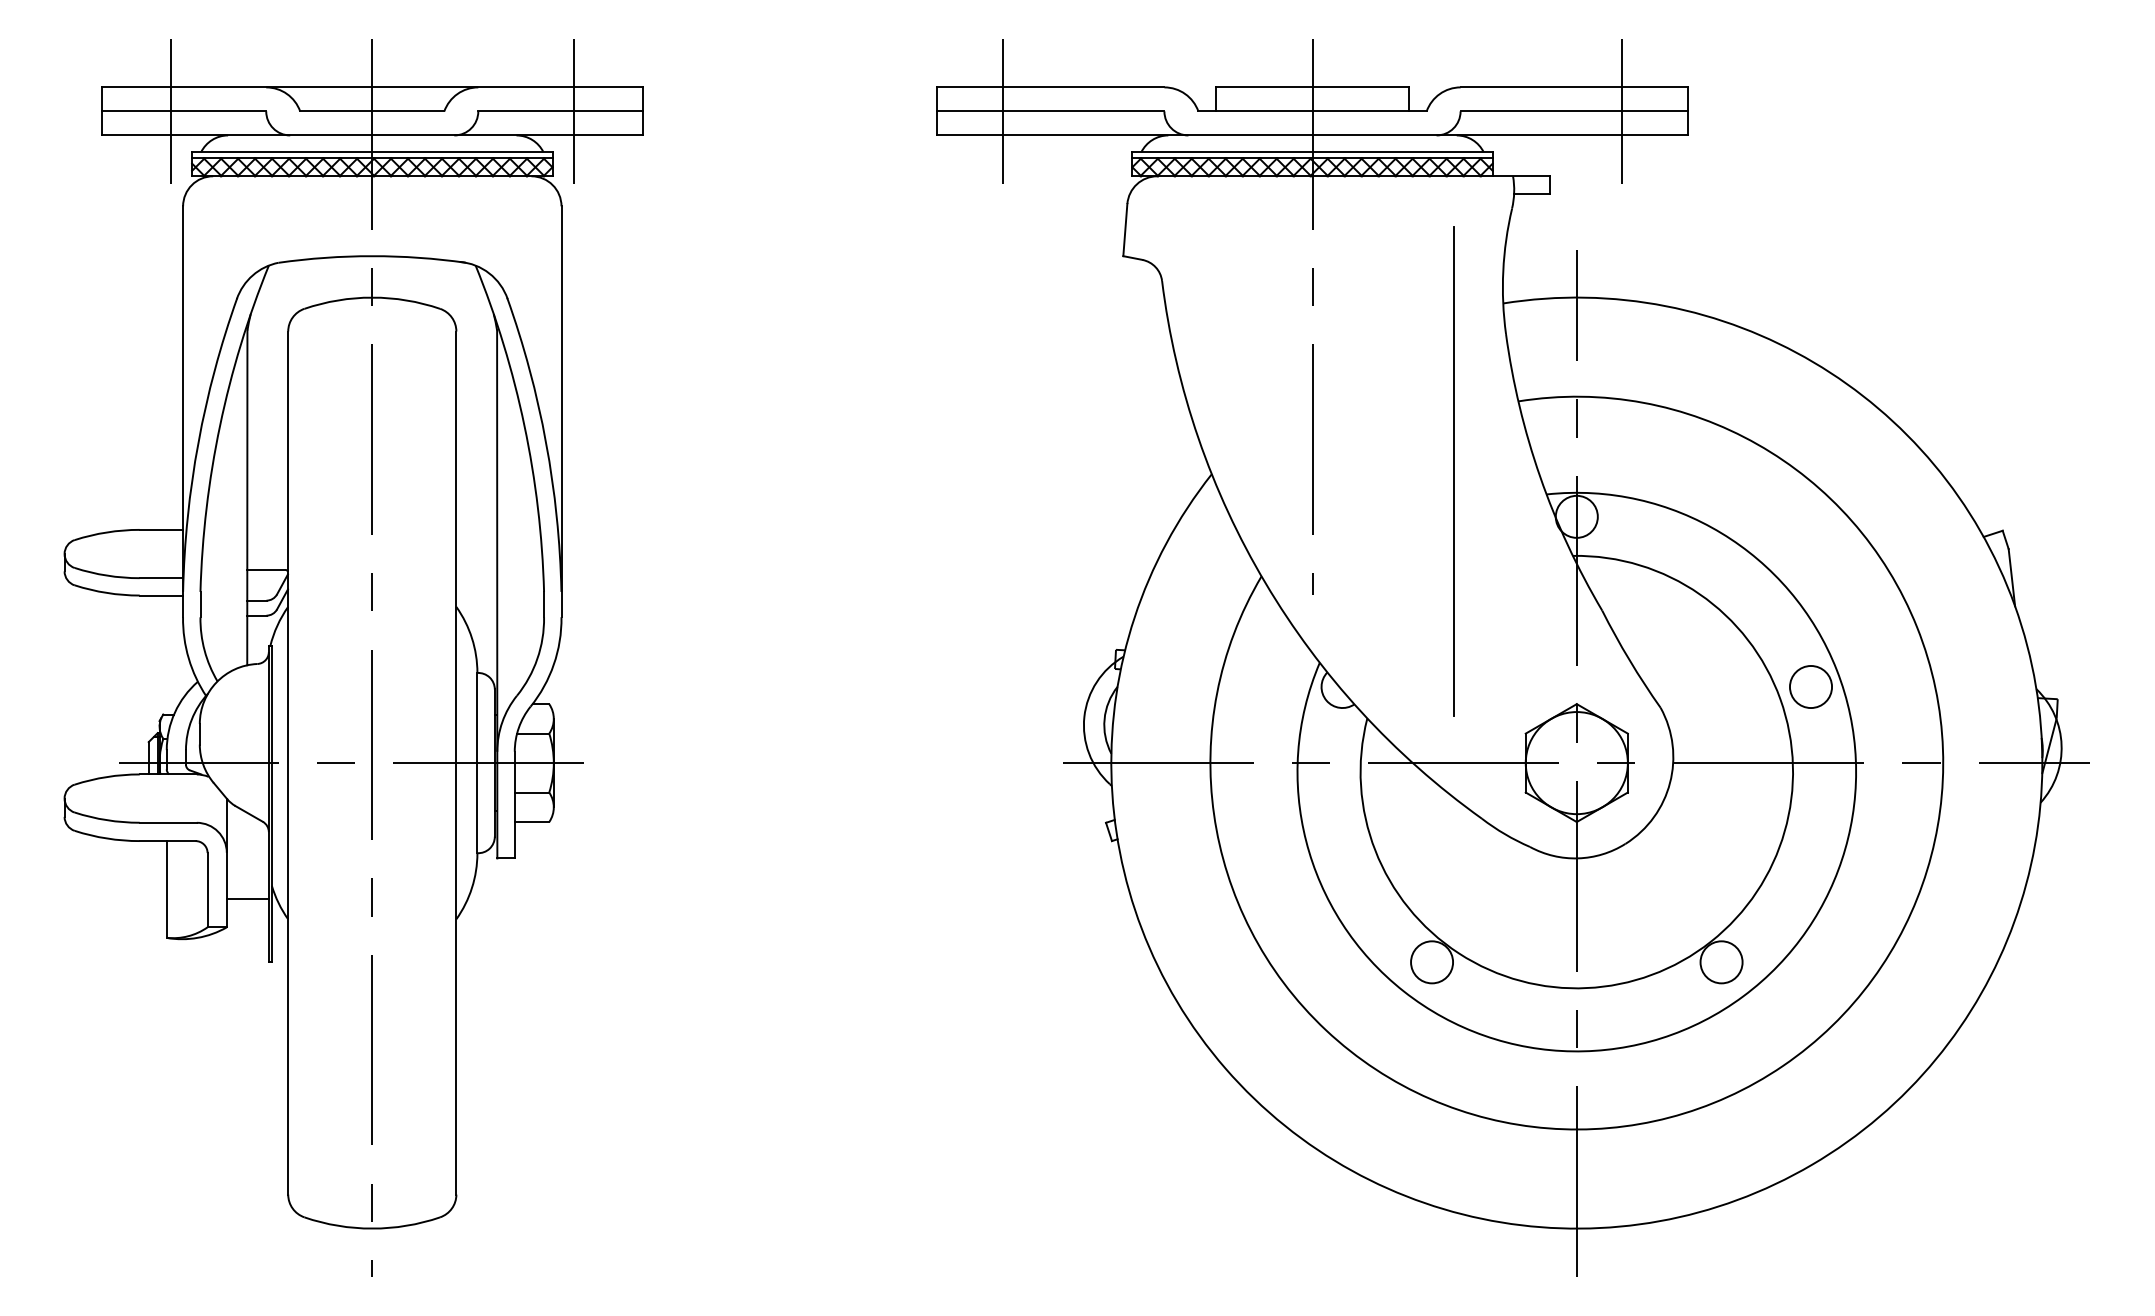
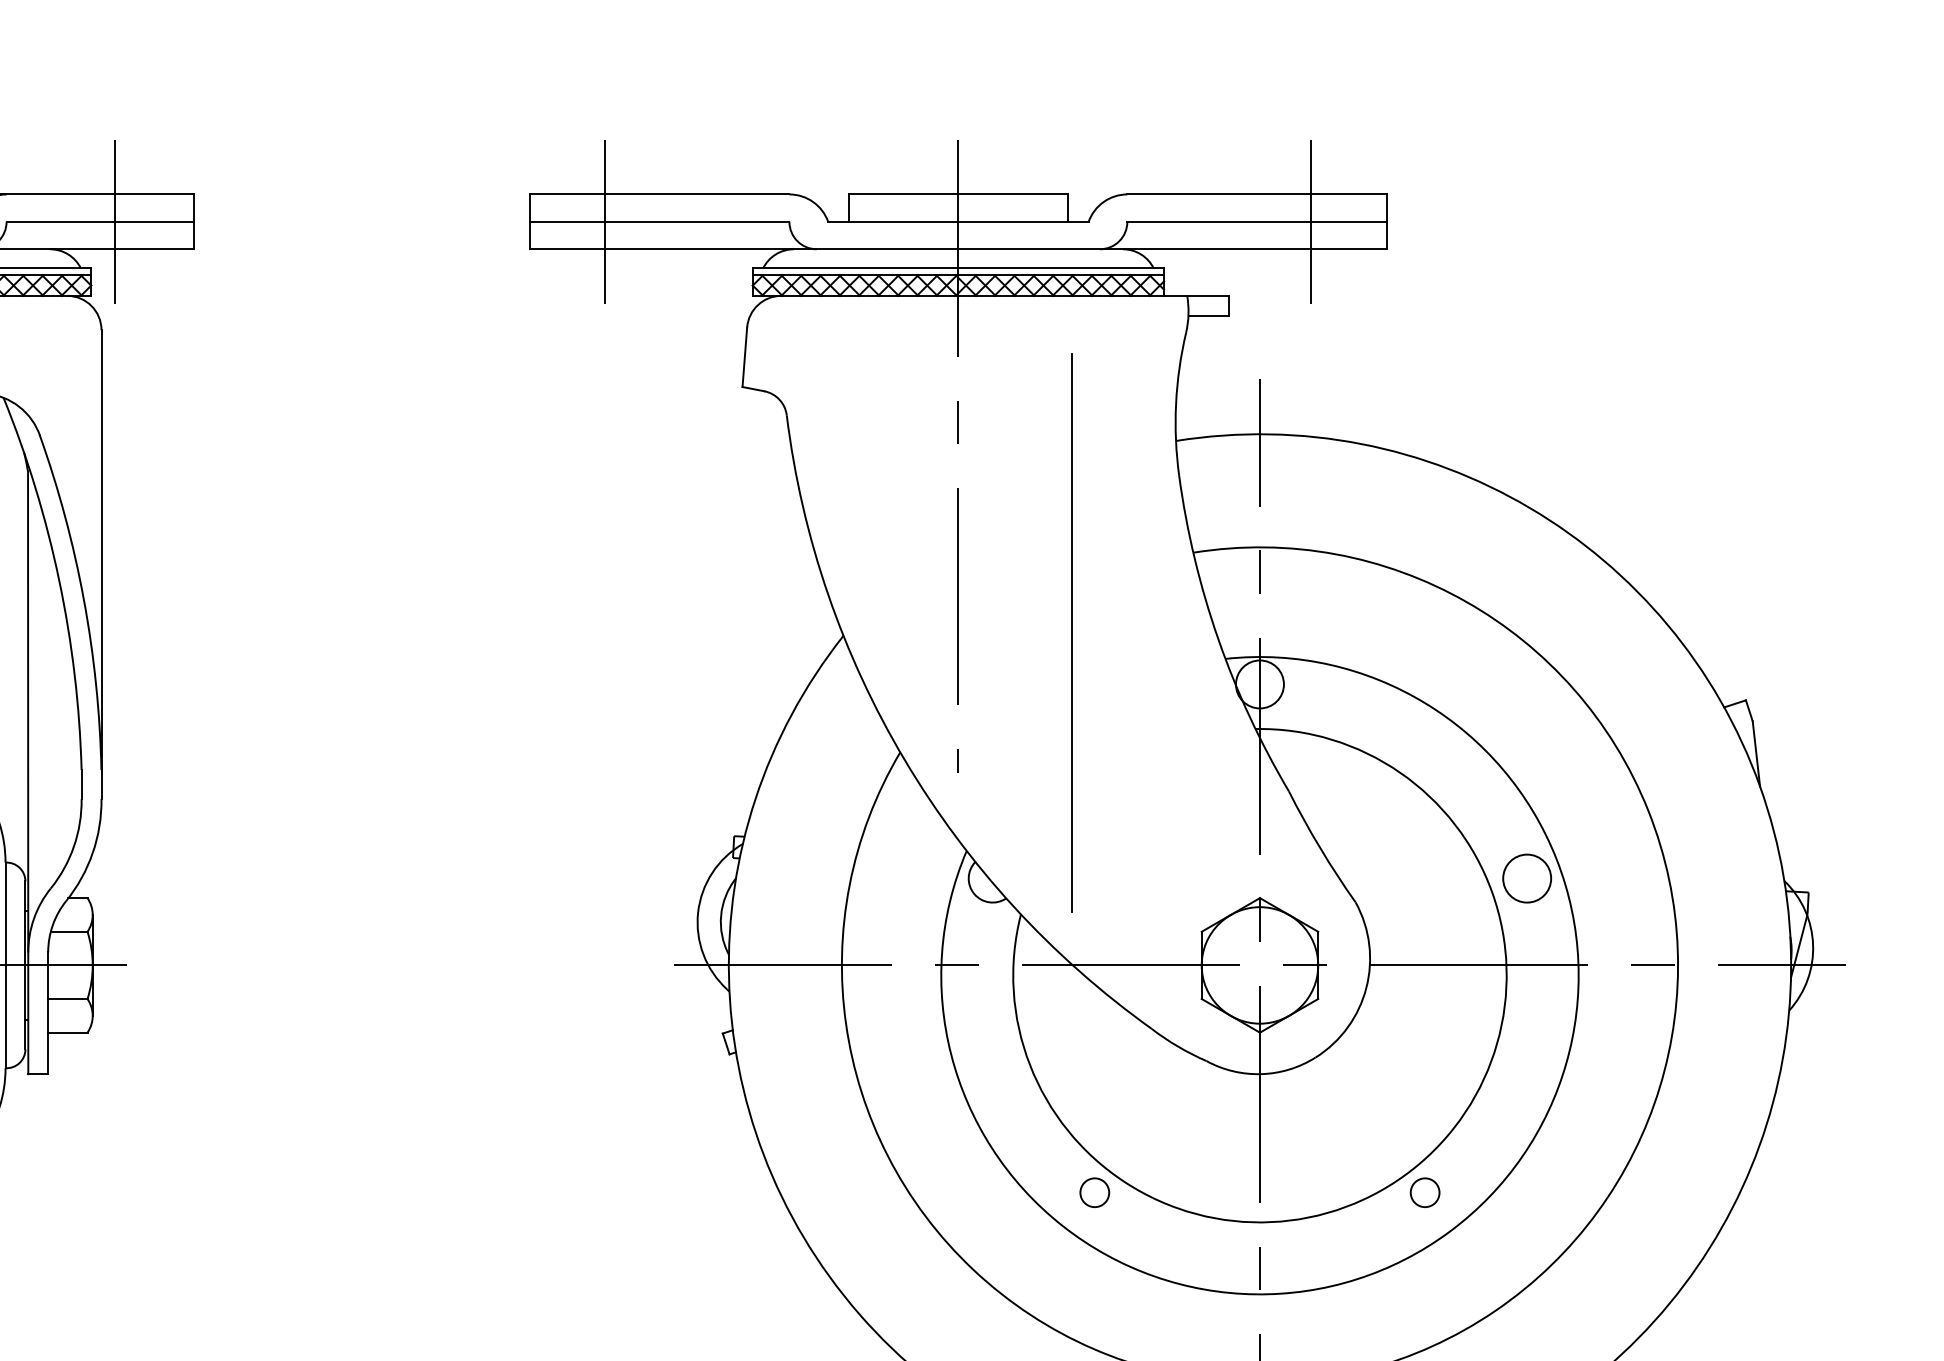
line: (1453, 471) -> (1071, 632), moved
circle: (1432, 962) -> (1095, 1192), size x0.6
circle: (1721, 962) -> (1425, 1192), size x0.6

